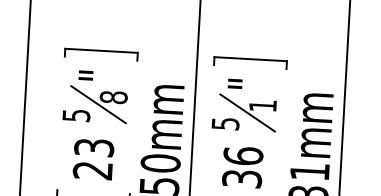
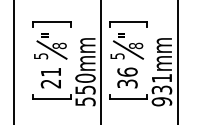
text: (263, 104) -> (136, 45), 1 -> 8
text: (93, 146) -> (50, 71), 23 -> 21

